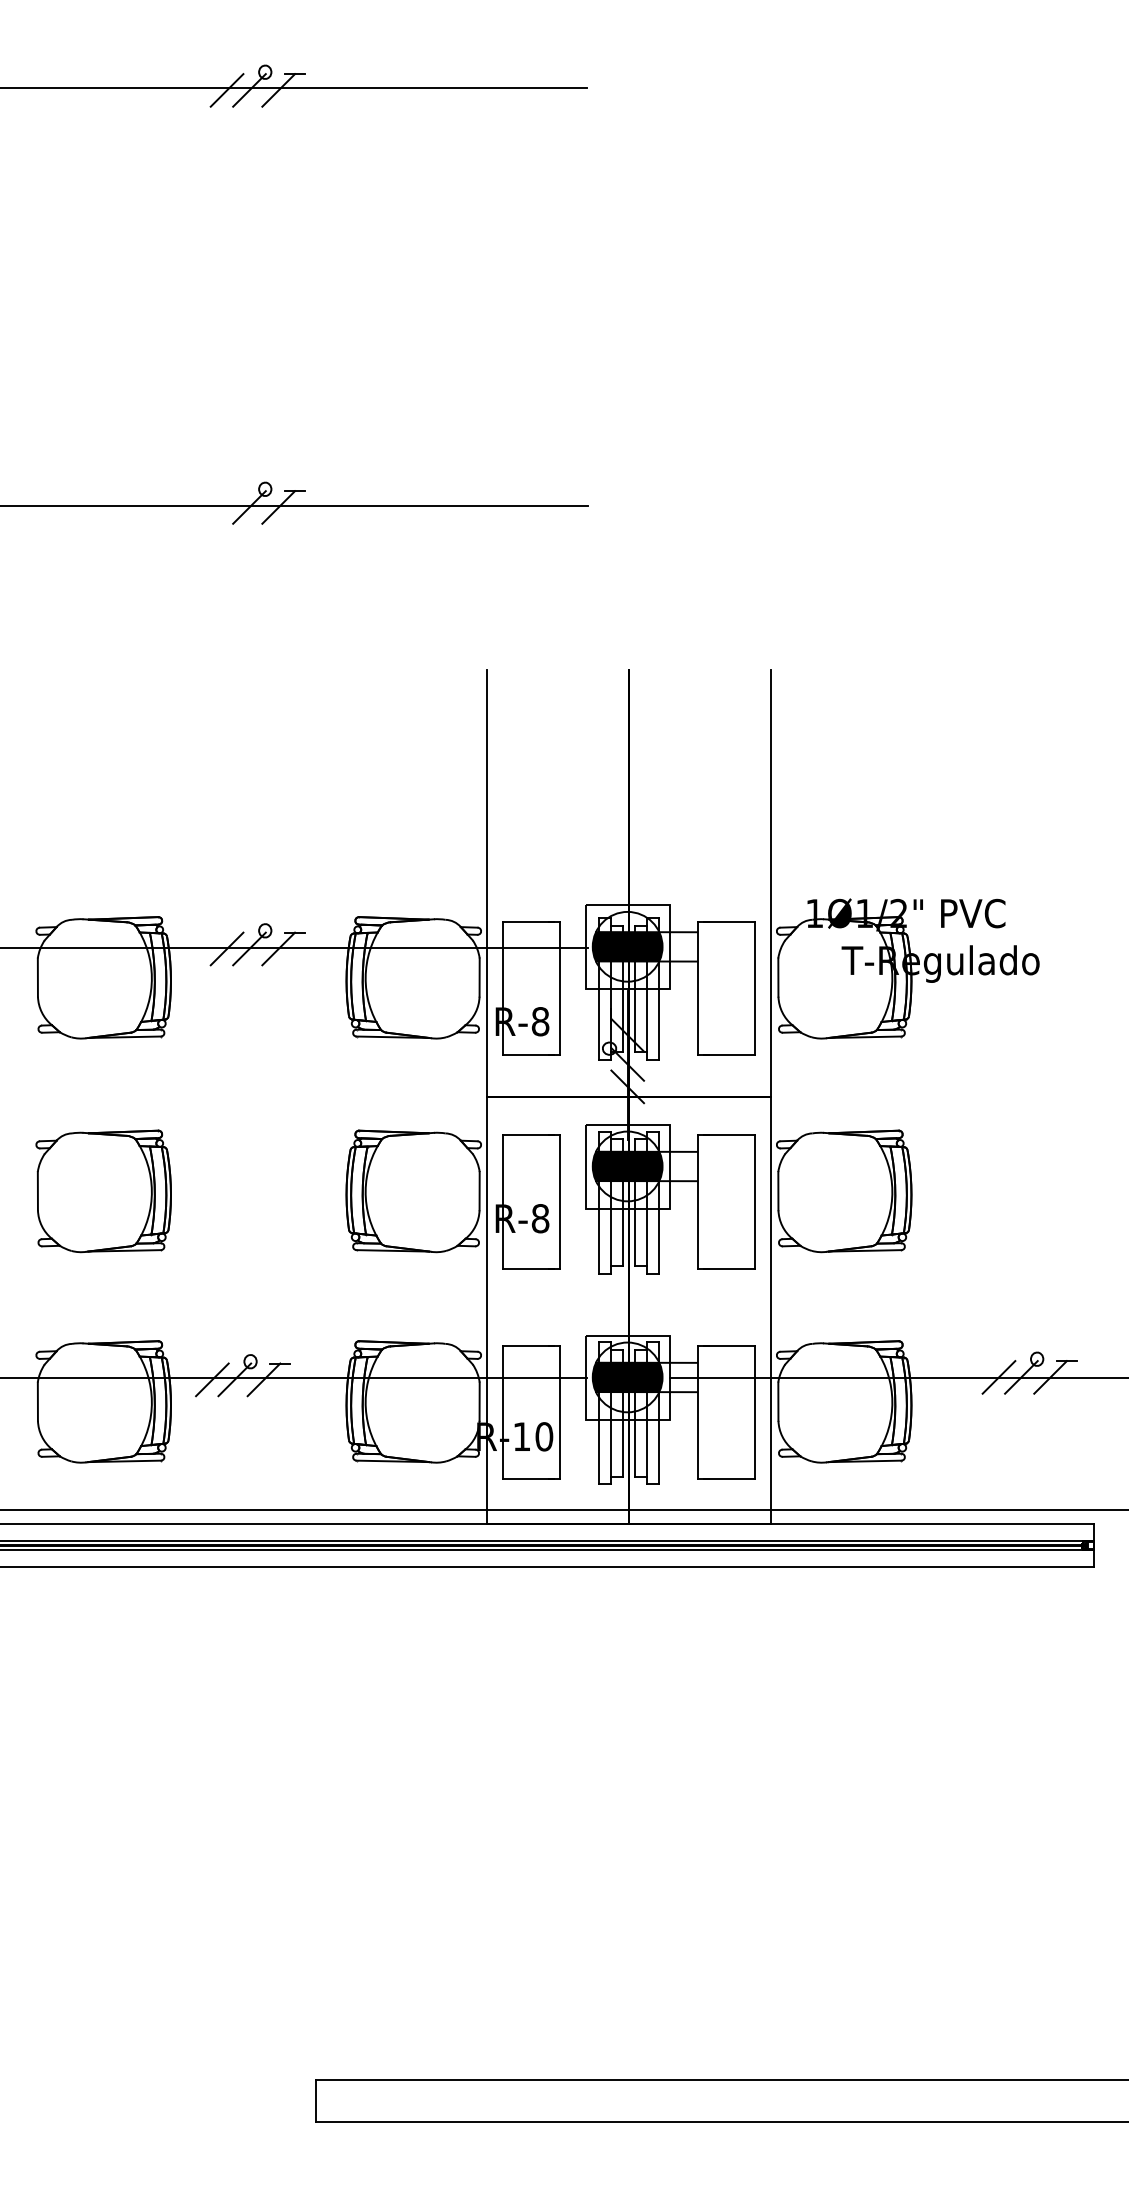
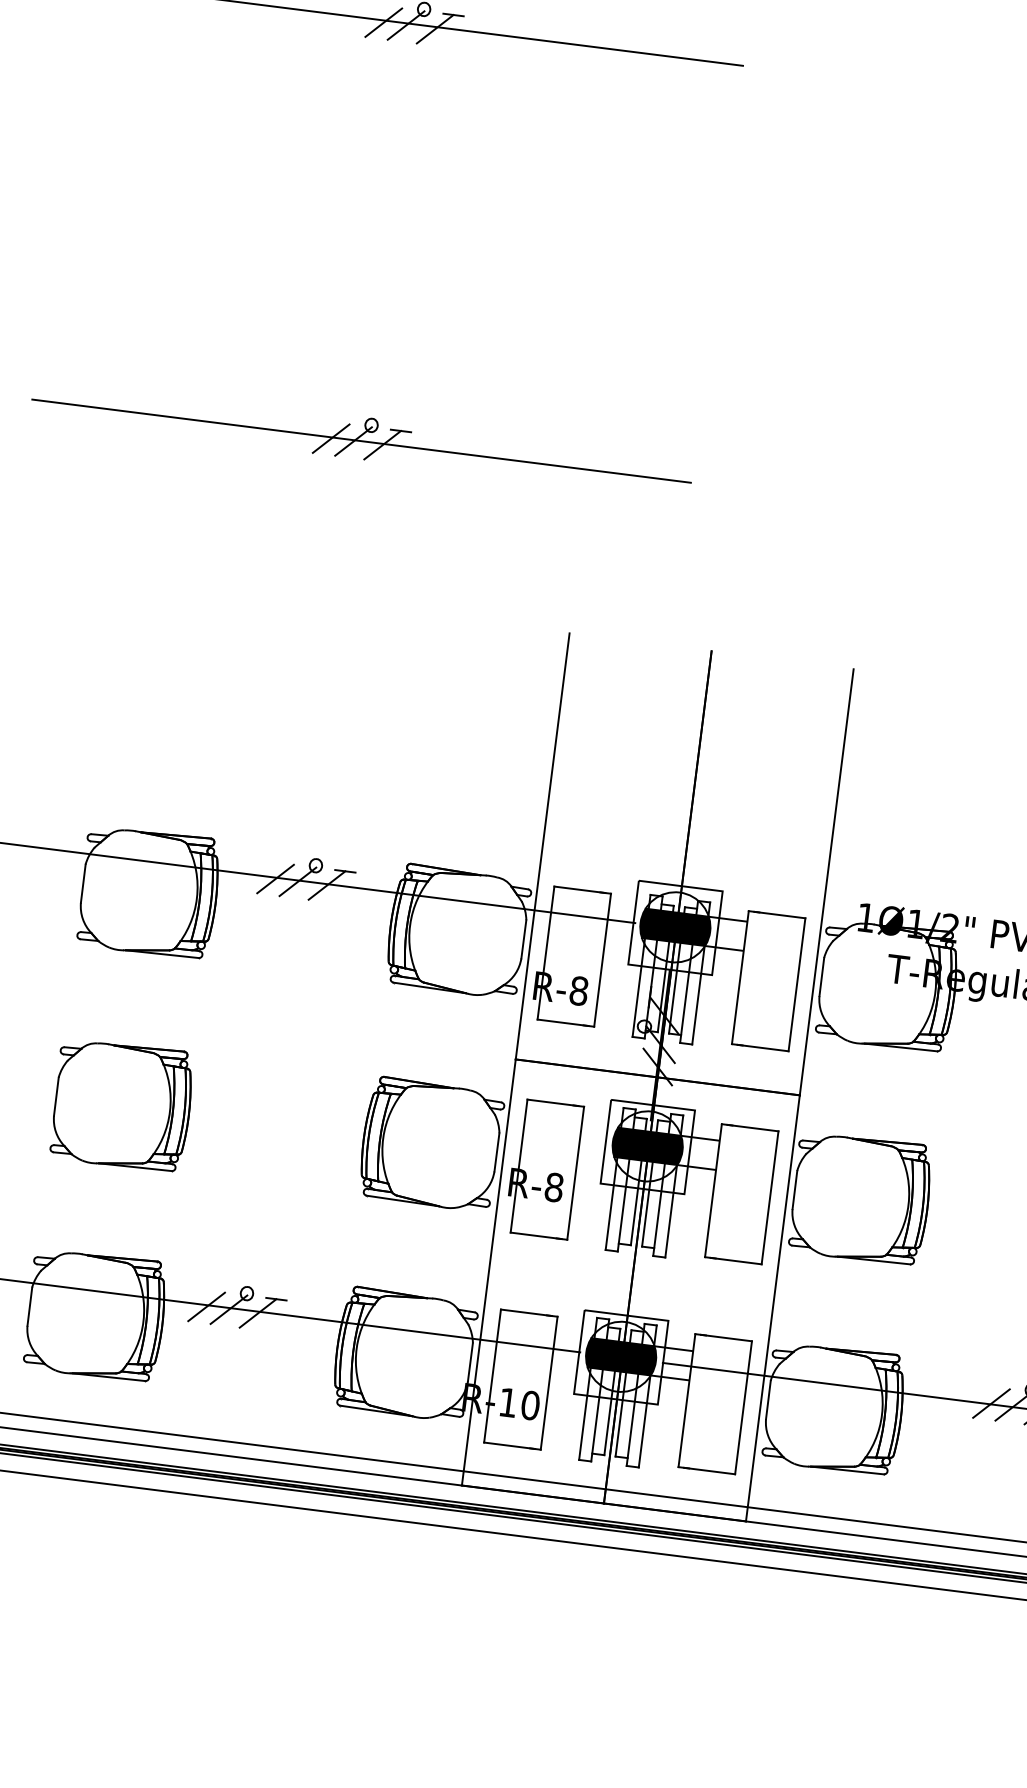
line: (226, 507) -> (330, 438), added

